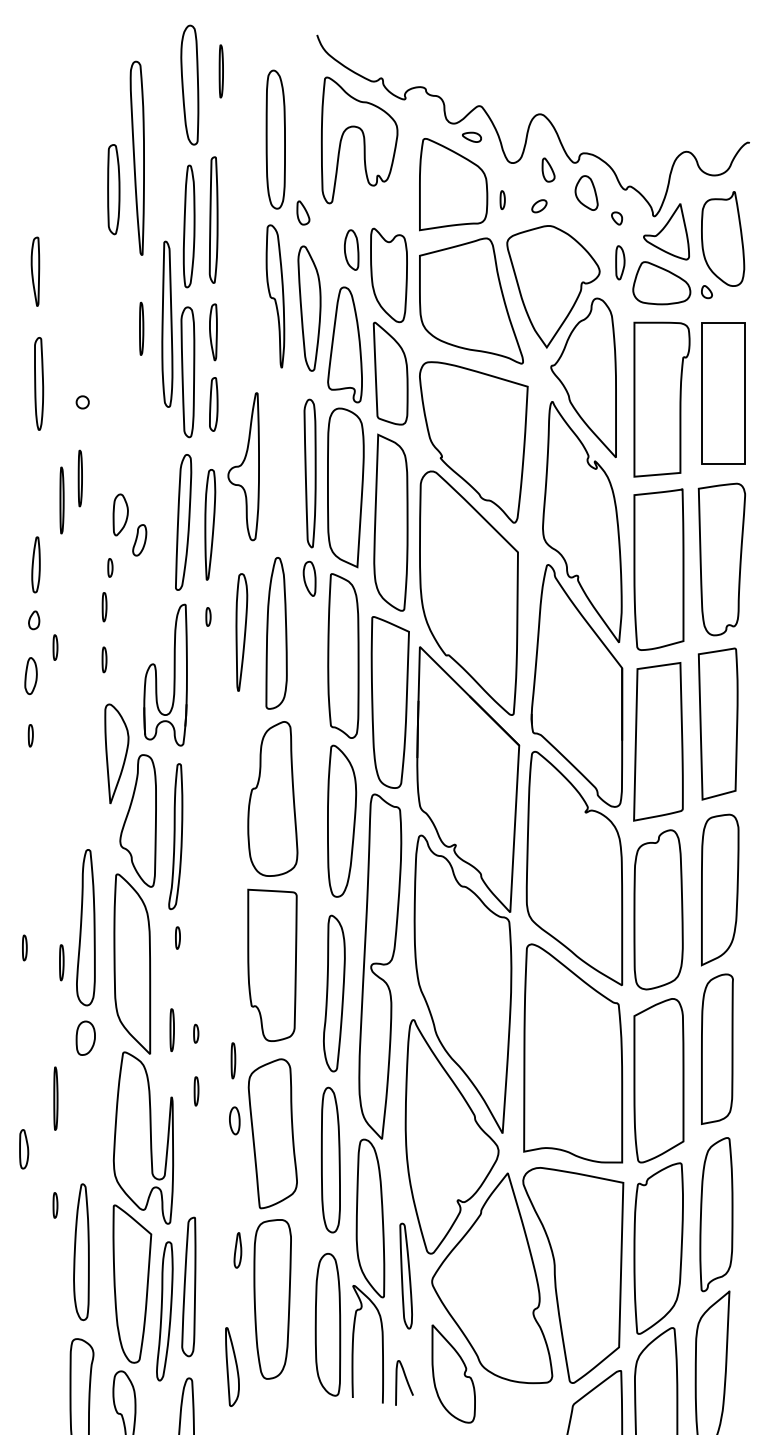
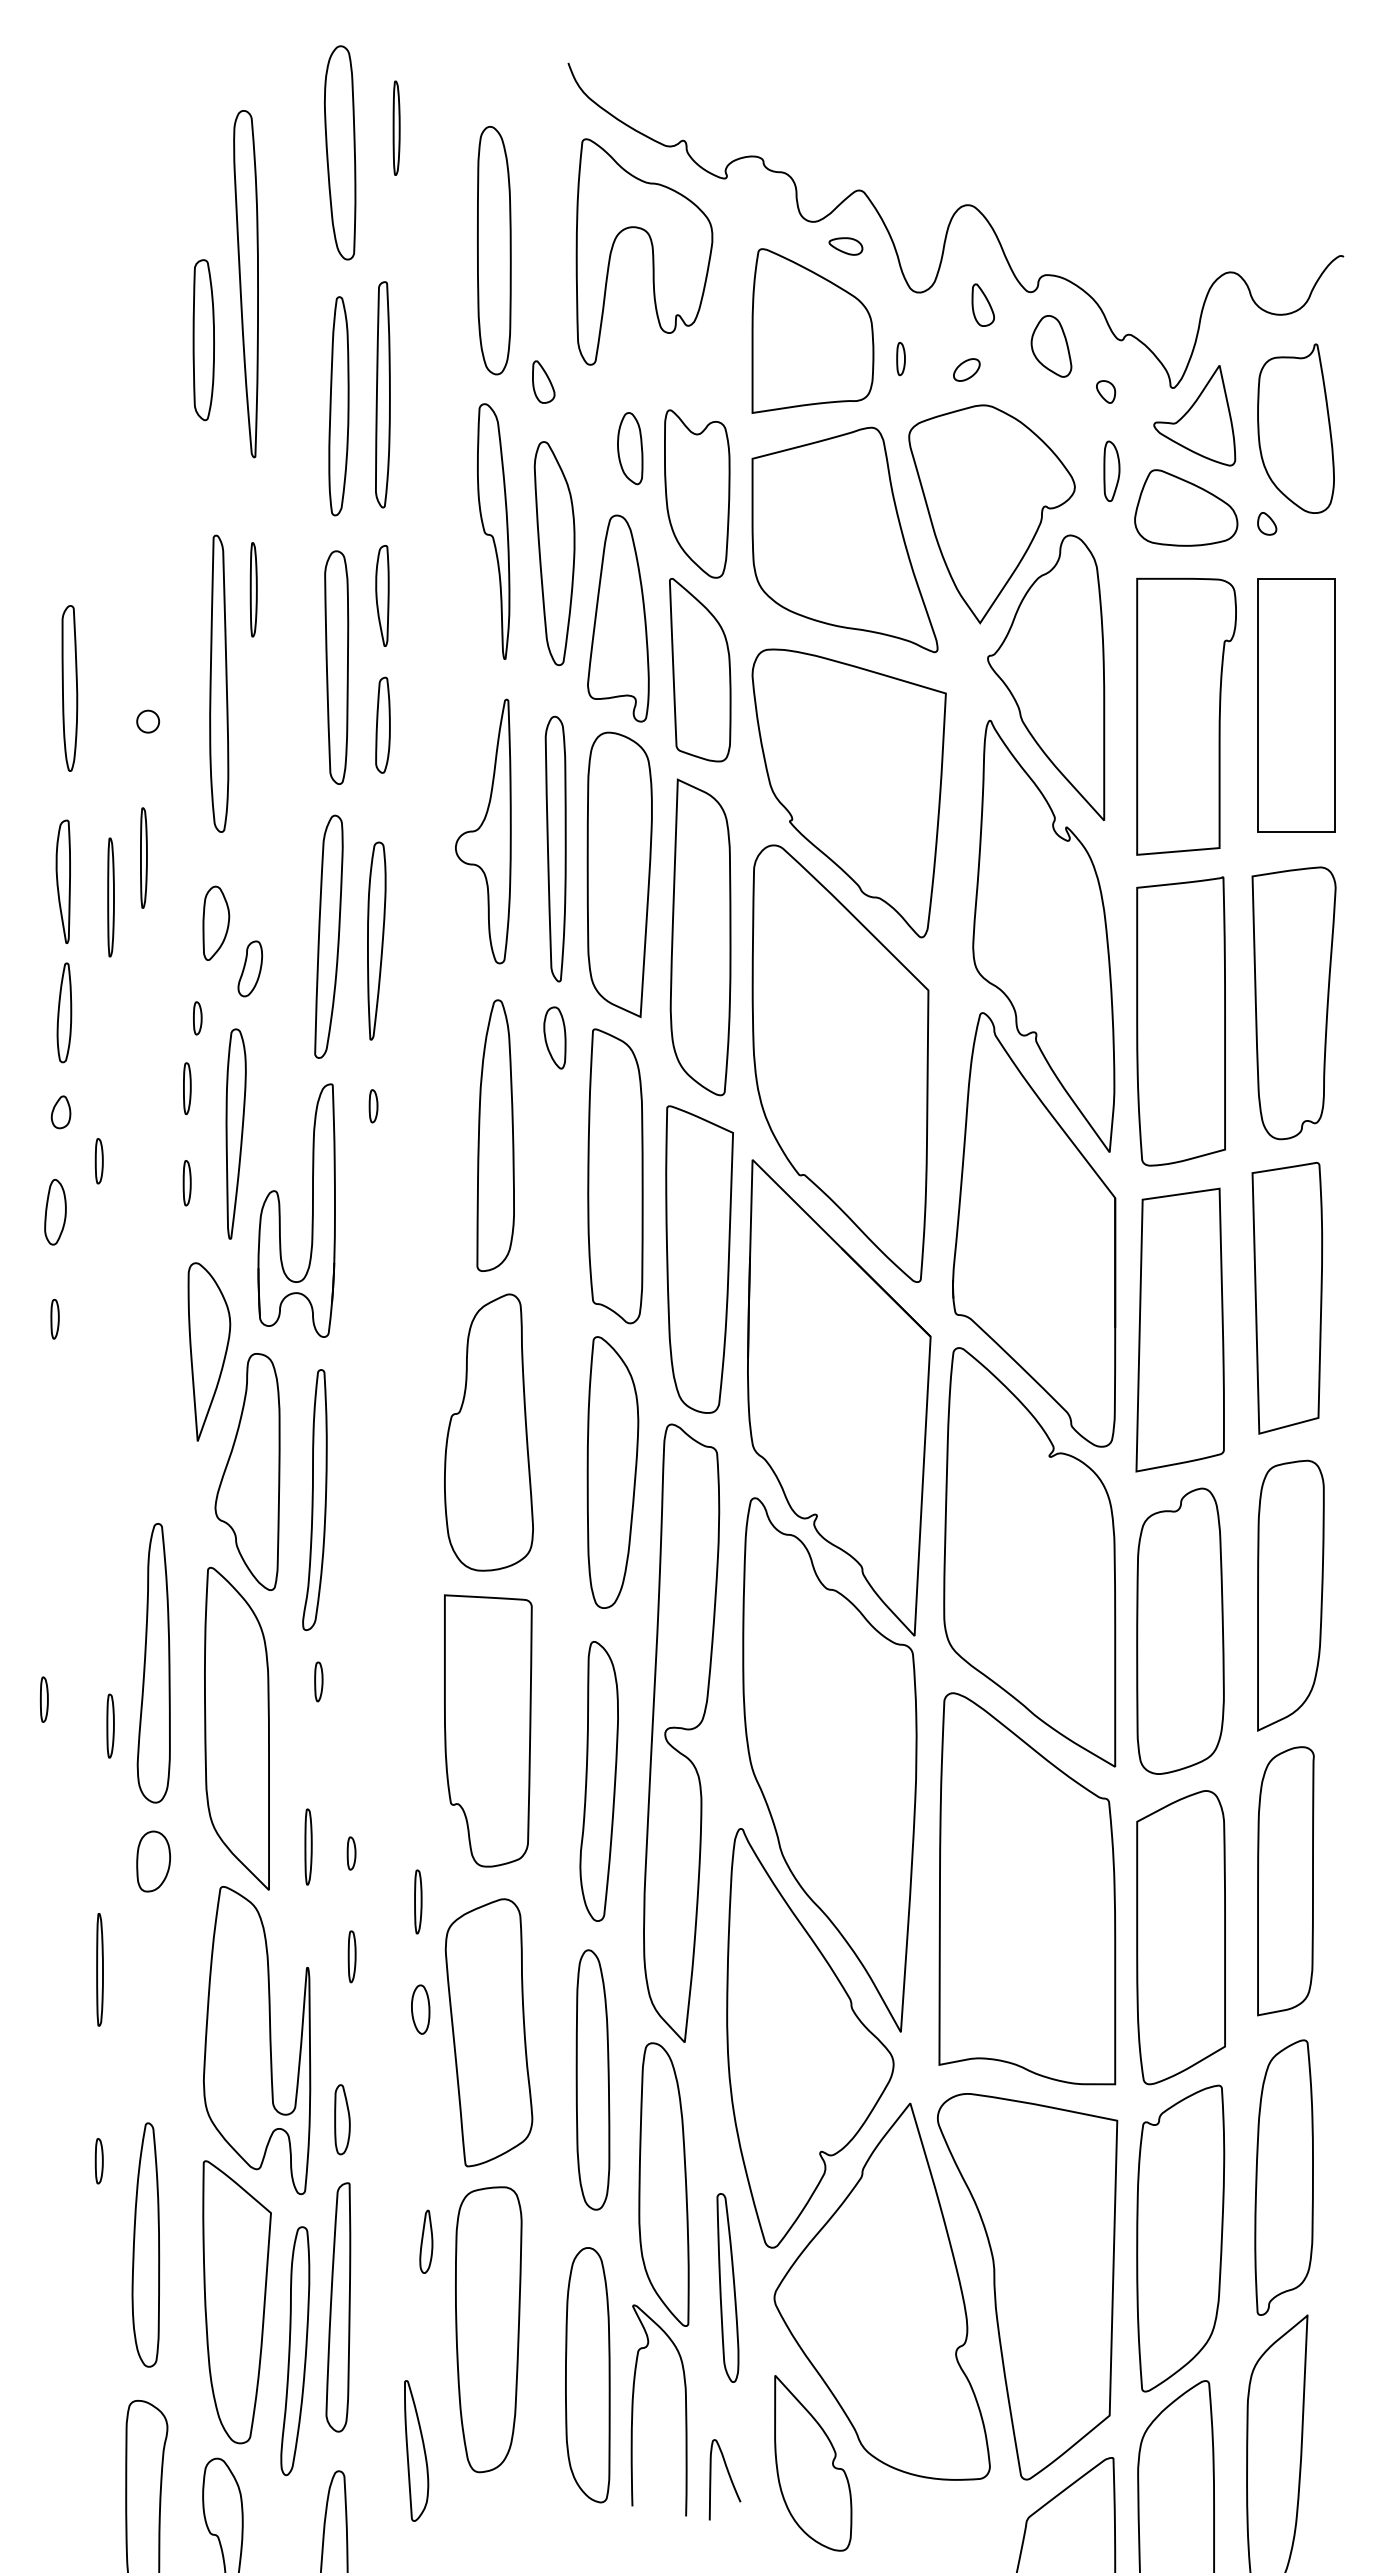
part: (35, 271) -> (63, 881), moved
part: (167, 323) -> (219, 682), moved
part: (243, 466) -> (482, 831), moved
part: (241, 632) -> (235, 1134), moved
part: (24, 1149) -> (343, 2120), moved

